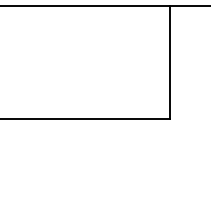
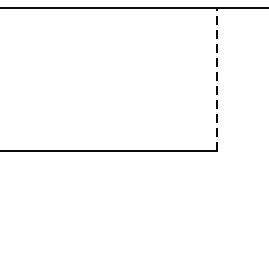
line: (169, 61) -> (215, 78), solid -> dashed

